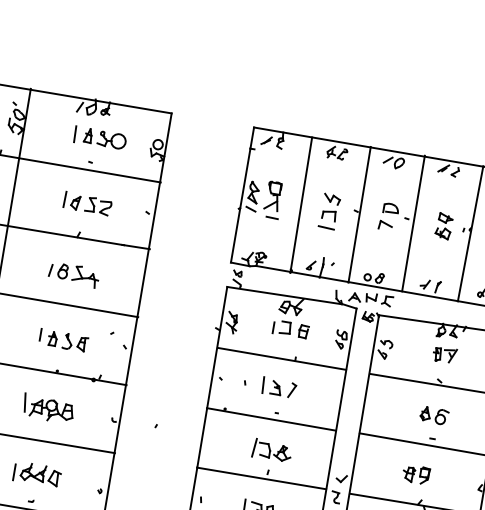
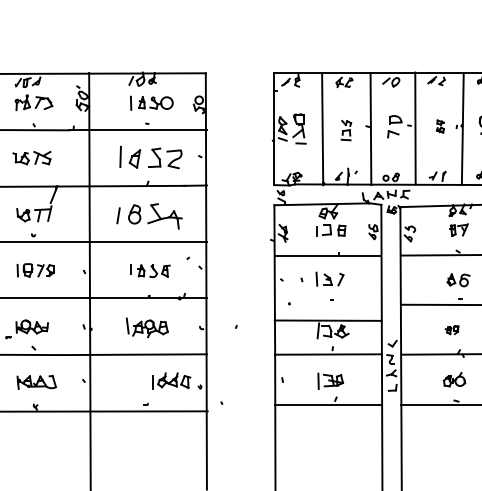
part: (87, 203) -> (150, 157), size x1.6
part: (329, 211) -> (346, 130), size x0.7
part: (444, 226) -> (440, 126), size x0.6
part: (74, 274) -> (149, 216), size x1.6
line: (270, 419) -> (327, 320), moved
part: (37, 473) -> (171, 380), moved
part: (415, 473) -> (451, 329), size x0.6

